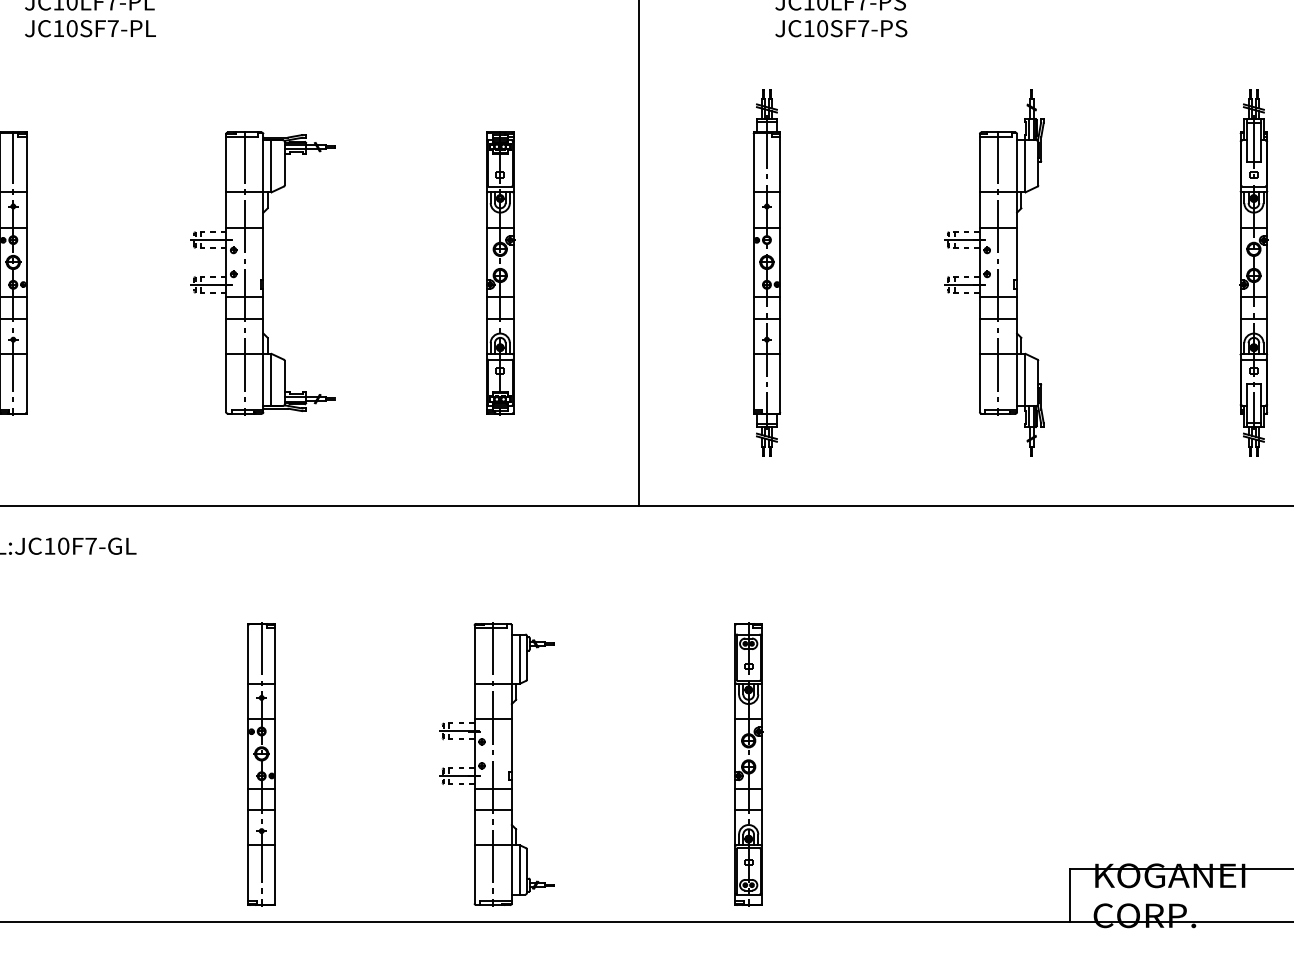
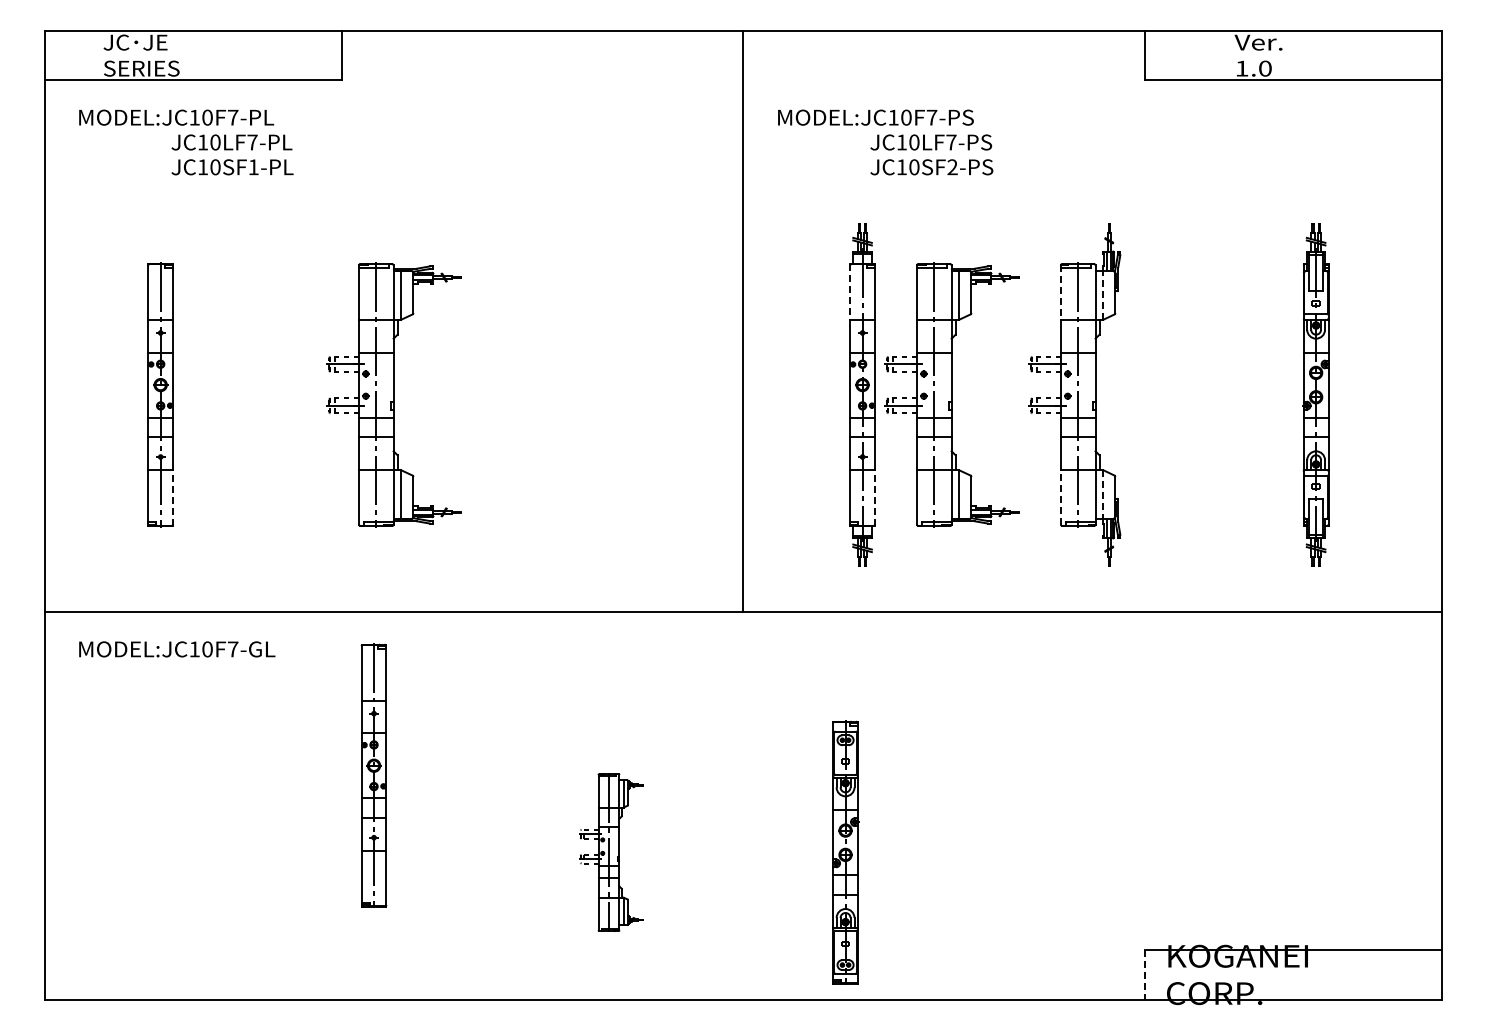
text: (112, 28) -> (253, 167), JC10SF7-PL -> JC10SF1-PL
text: (863, 28) -> (952, 167), JC10SF7-PS -> JC10SF2-PS
line: (753, 161) -> (850, 291), solid -> dashed
line: (979, 164) -> (1060, 293), solid -> dashed
line: (1025, 166) -> (1103, 295), solid -> dashed
part: (500, 272) -> (614, 394), removed
part: (862, 272) -> (951, 394), added
line: (1025, 379) -> (1103, 494), solid -> dashed
line: (979, 382) -> (1060, 496), solid -> dashed
line: (27, 384) -> (173, 498), solid -> dashed
line: (779, 384) -> (874, 498), solid -> dashed
part: (261, 764) -> (373, 775), moved
part: (496, 764) -> (610, 852), size x0.6
line: (1069, 895) -> (1144, 974), solid -> dashed

